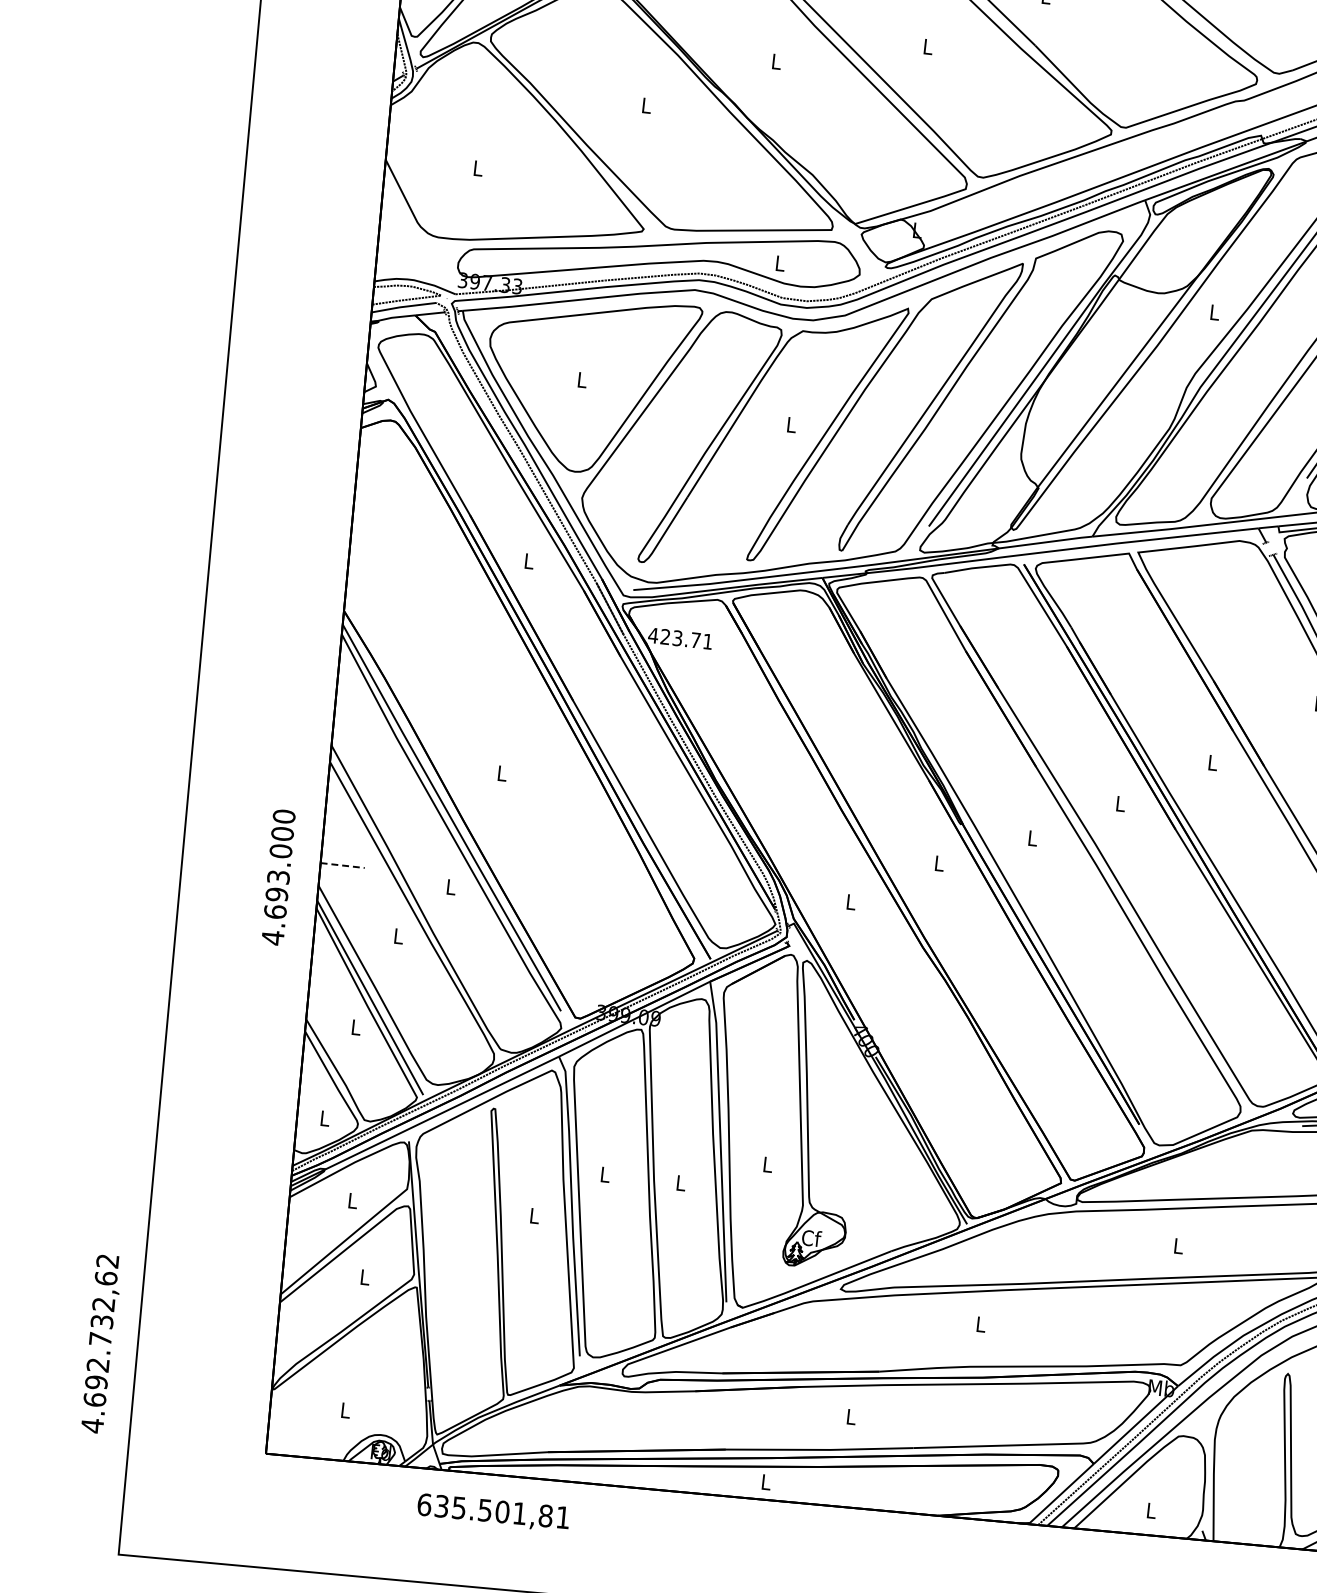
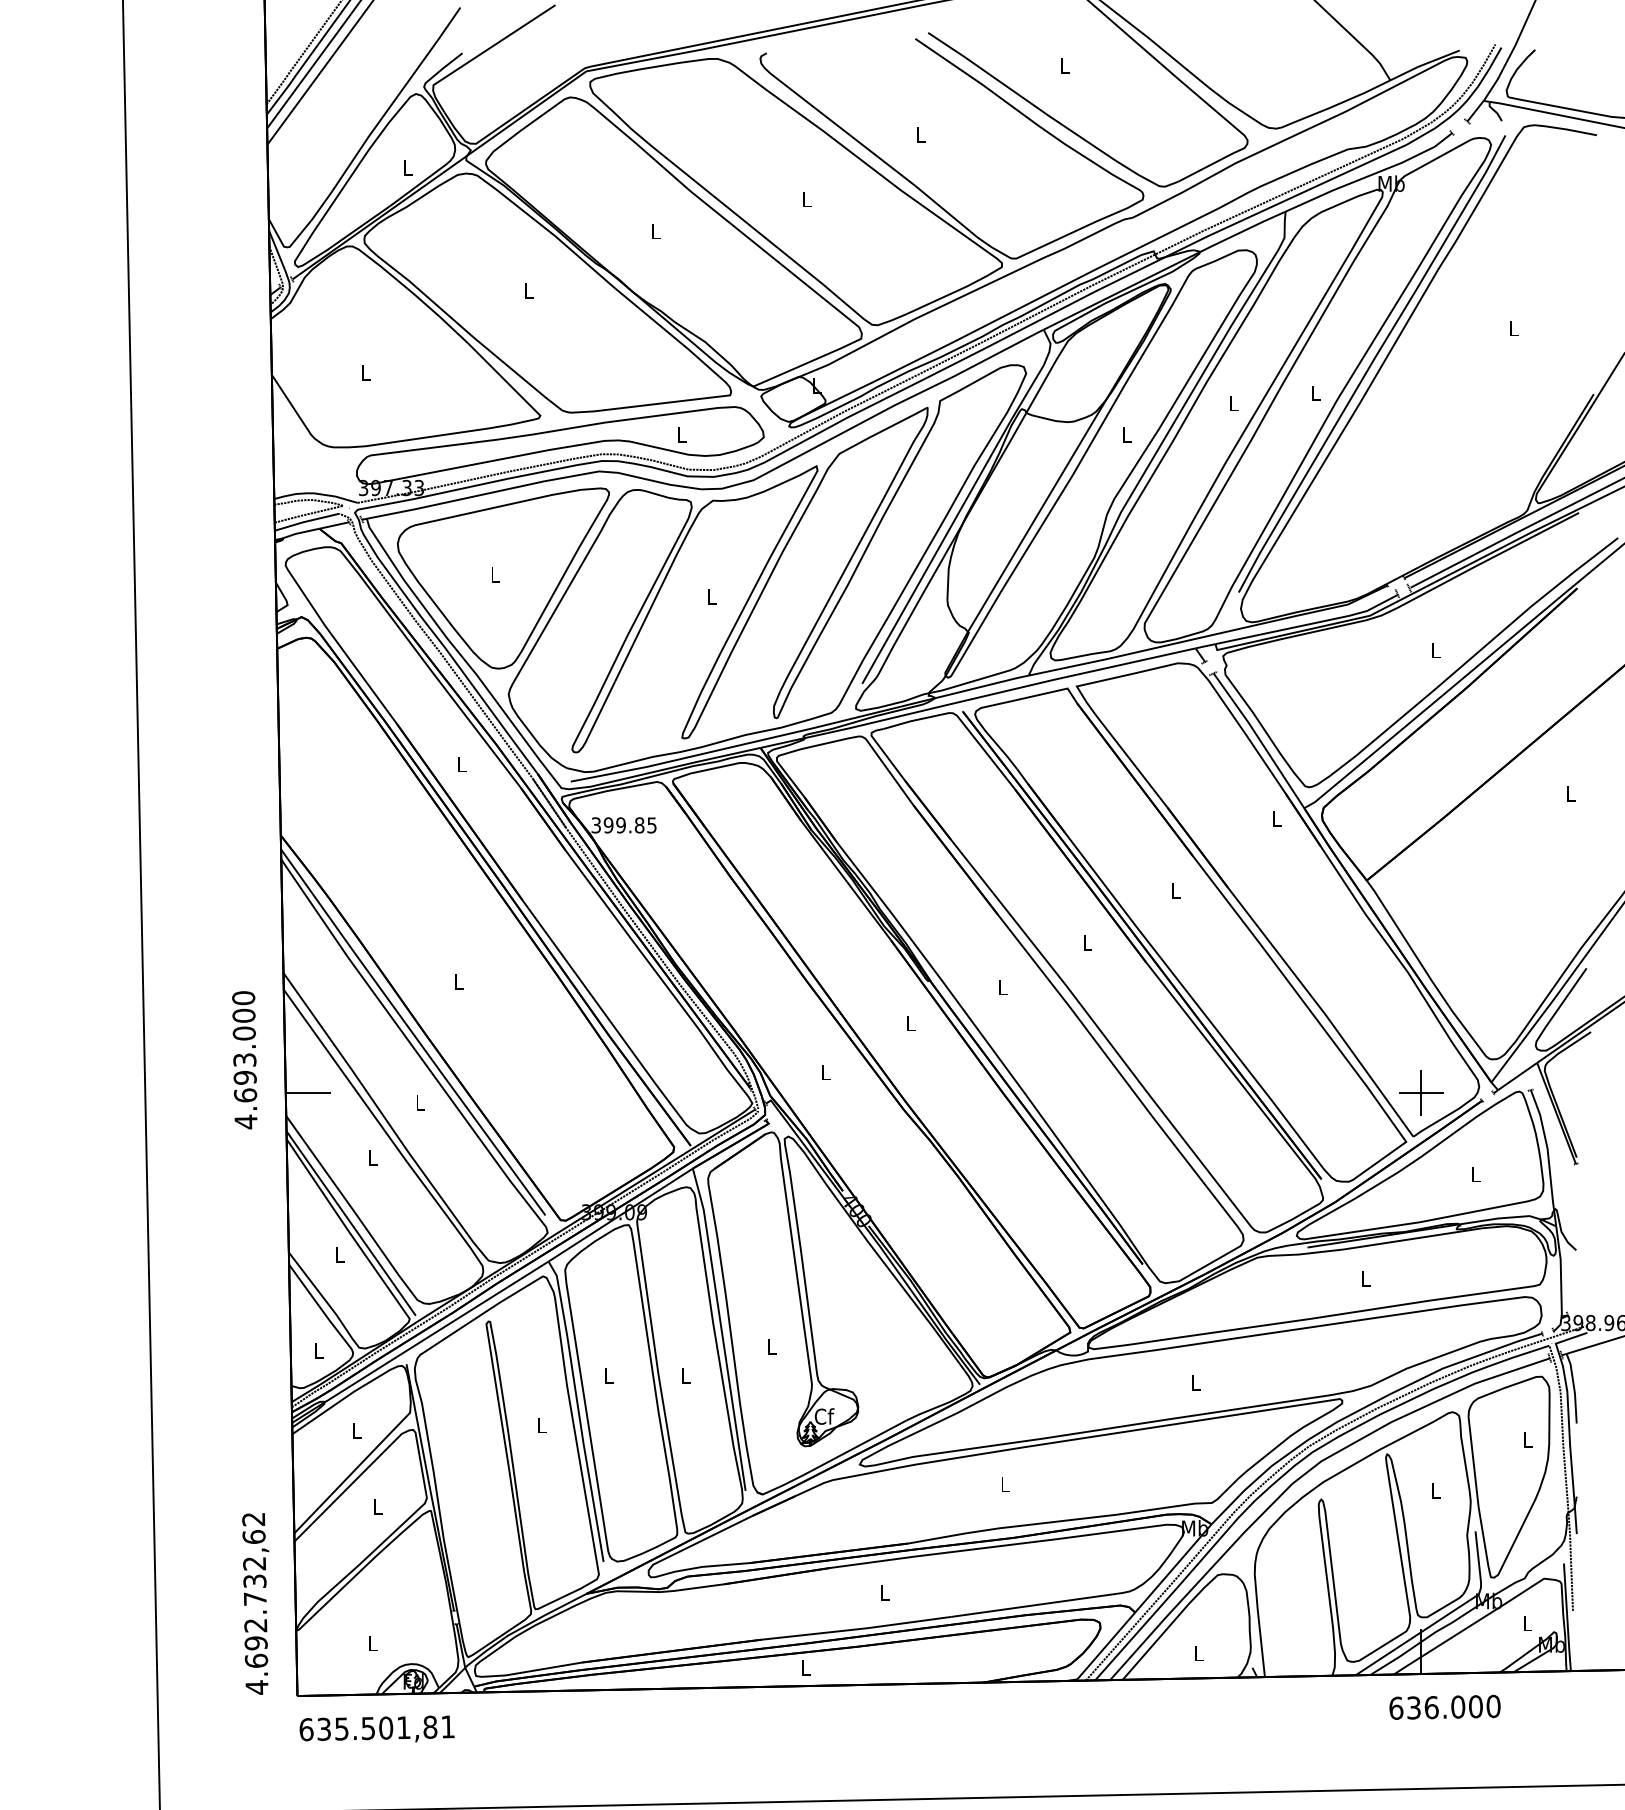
text: (680, 638) -> (623, 825), 423.71 -> 399.85
line: (342, 865) -> (308, 1092), dashed -> solid
text: (278, 877) -> (244, 1060), moved
text: (100, 1343) -> (255, 1603), moved
text: (493, 1511) -> (376, 1728), moved

